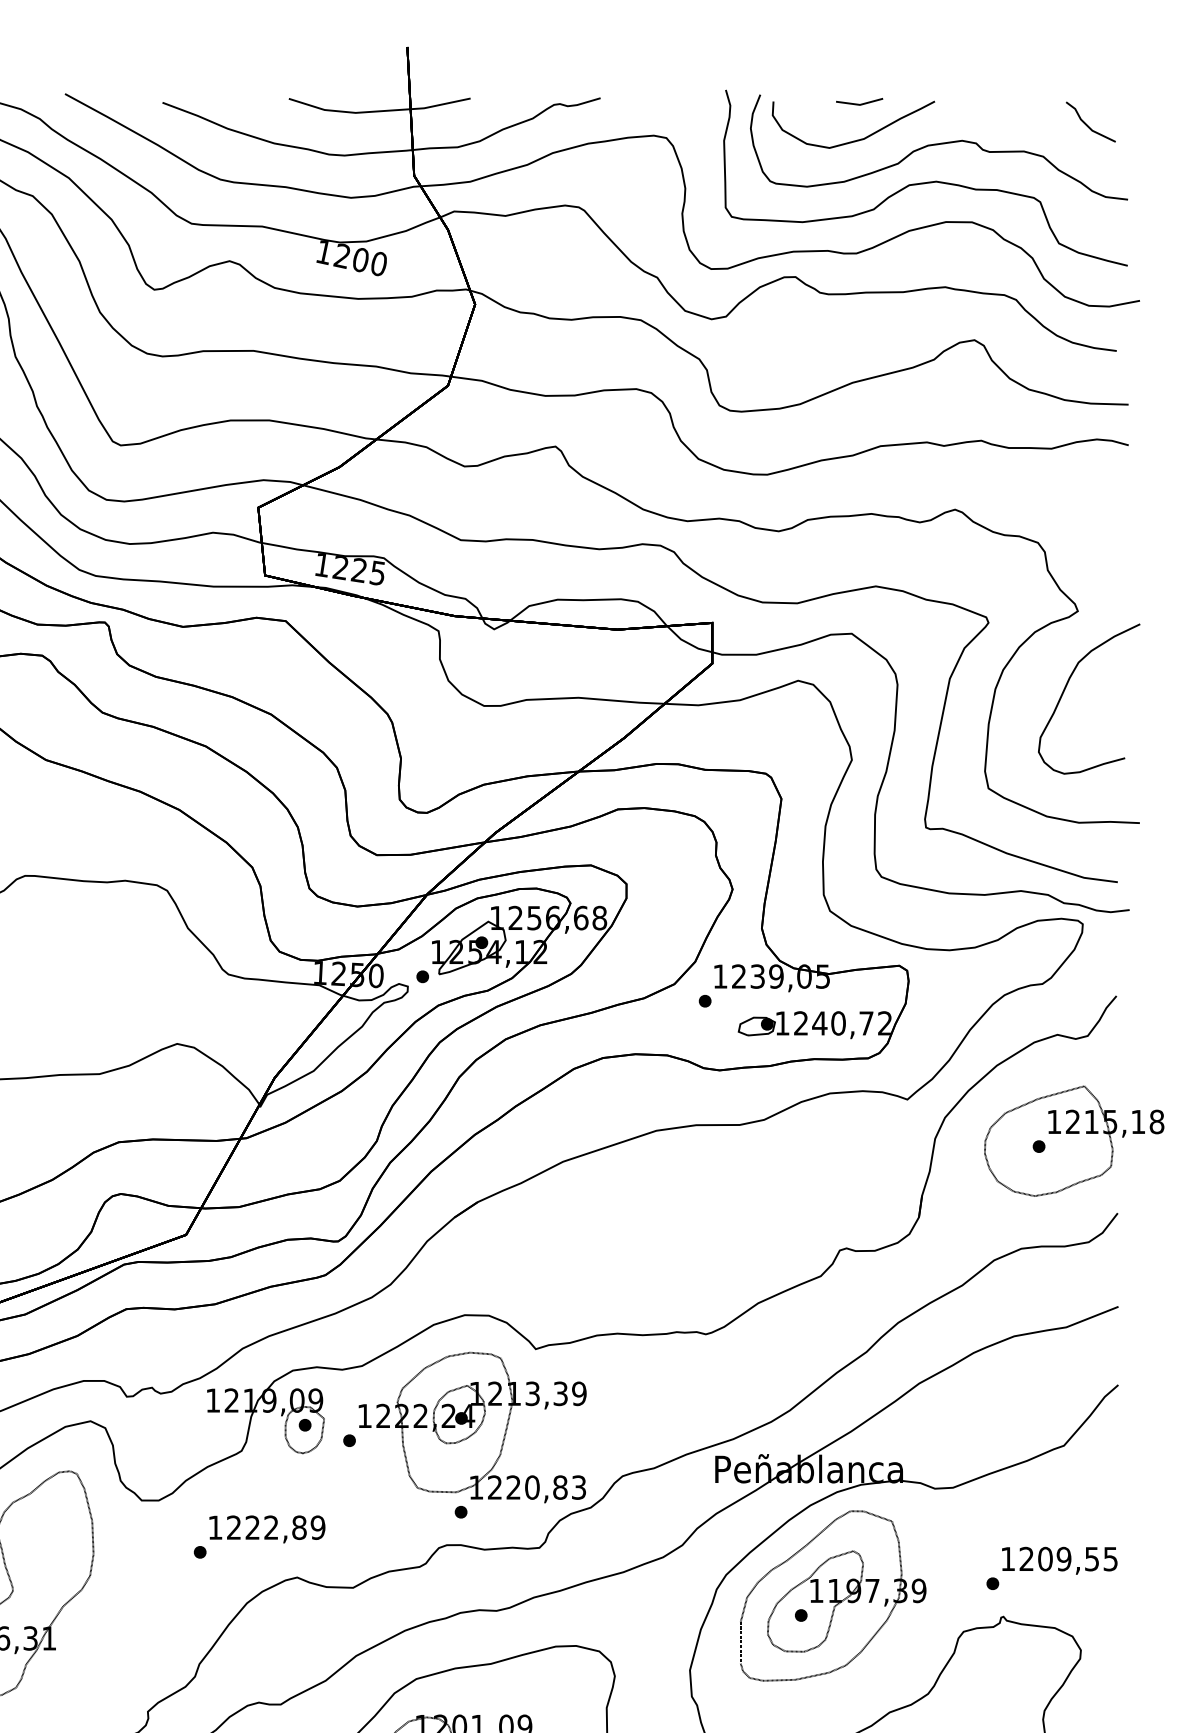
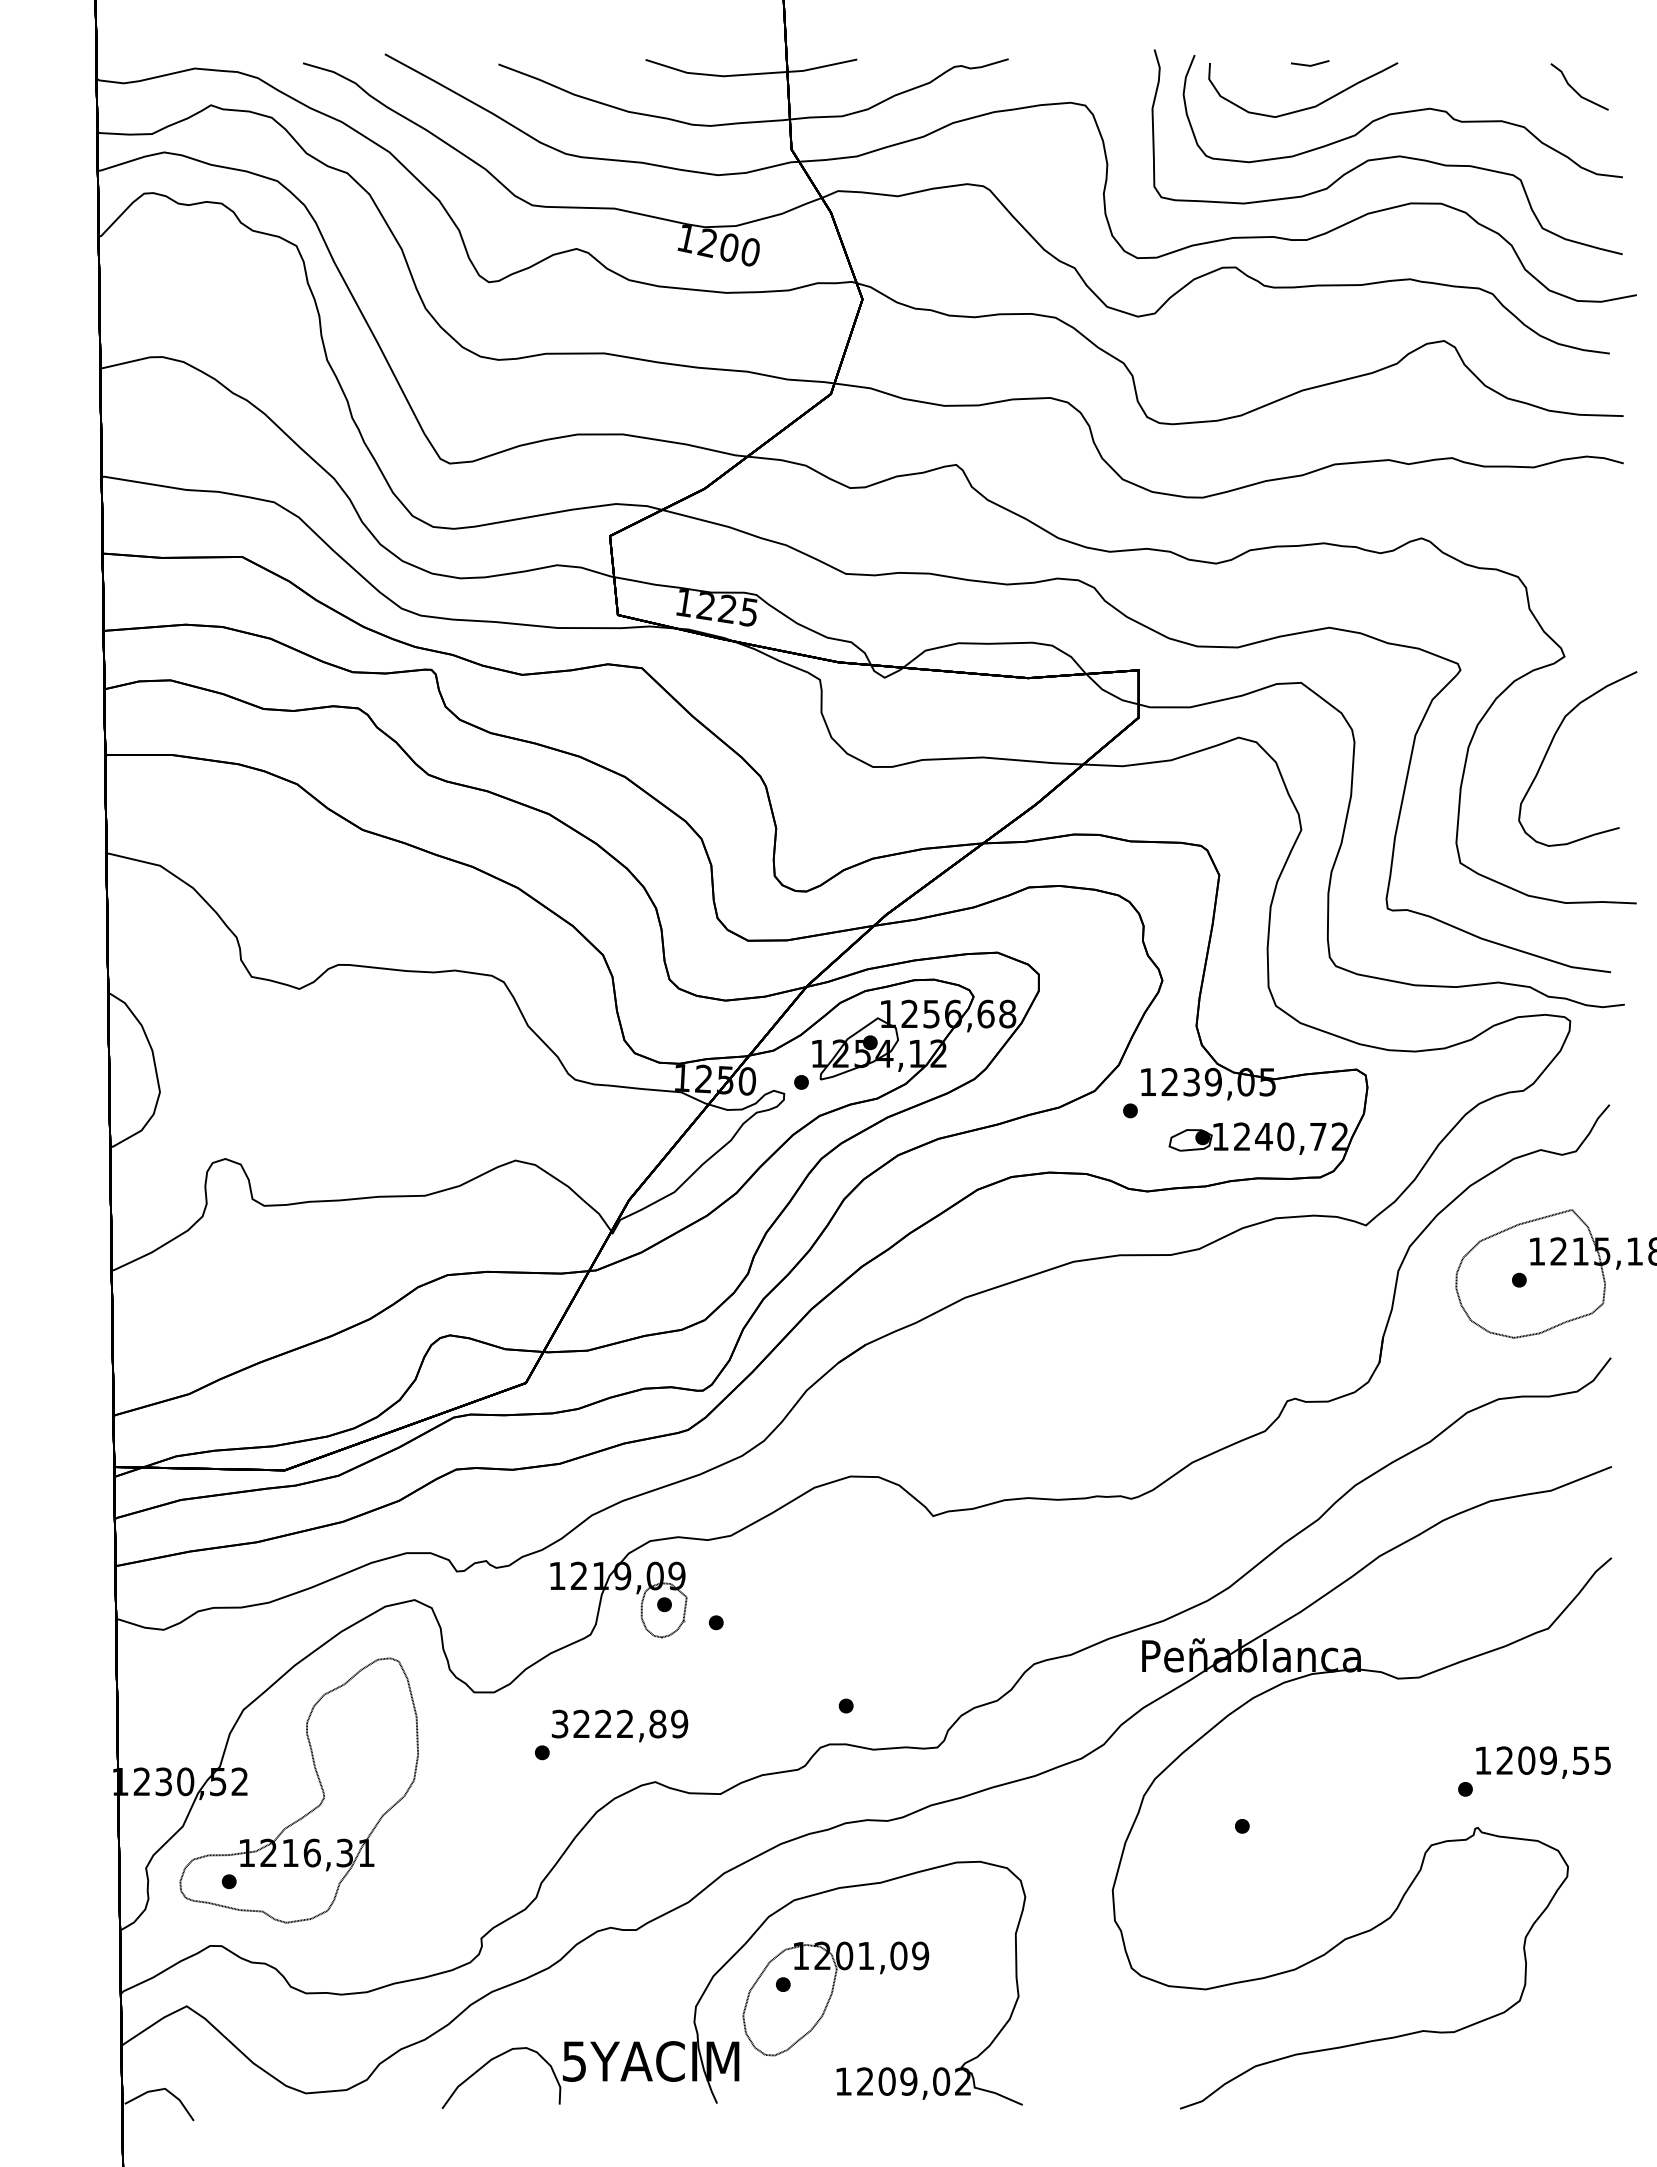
part: (858, 101) -> (1309, 63), size x0.7
part: (472, 1427) -> (859, 1607), removed
text: (214, 1527) -> (559, 1723), 1222,89 -> 3222,89
part: (833, 1595) -> (1279, 1803), removed

